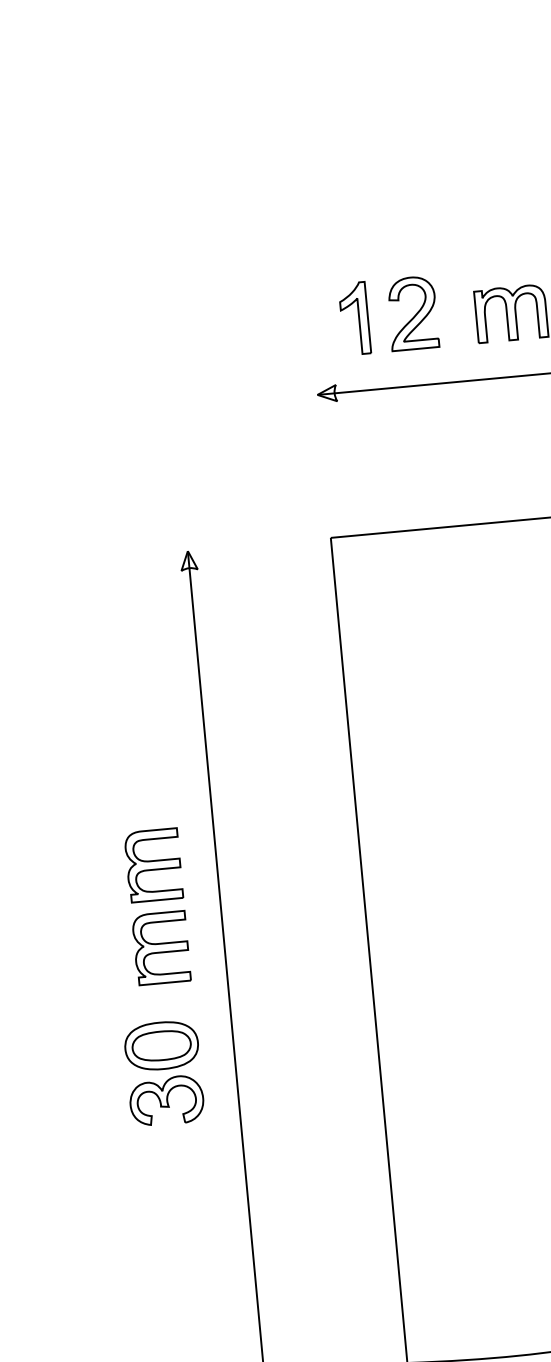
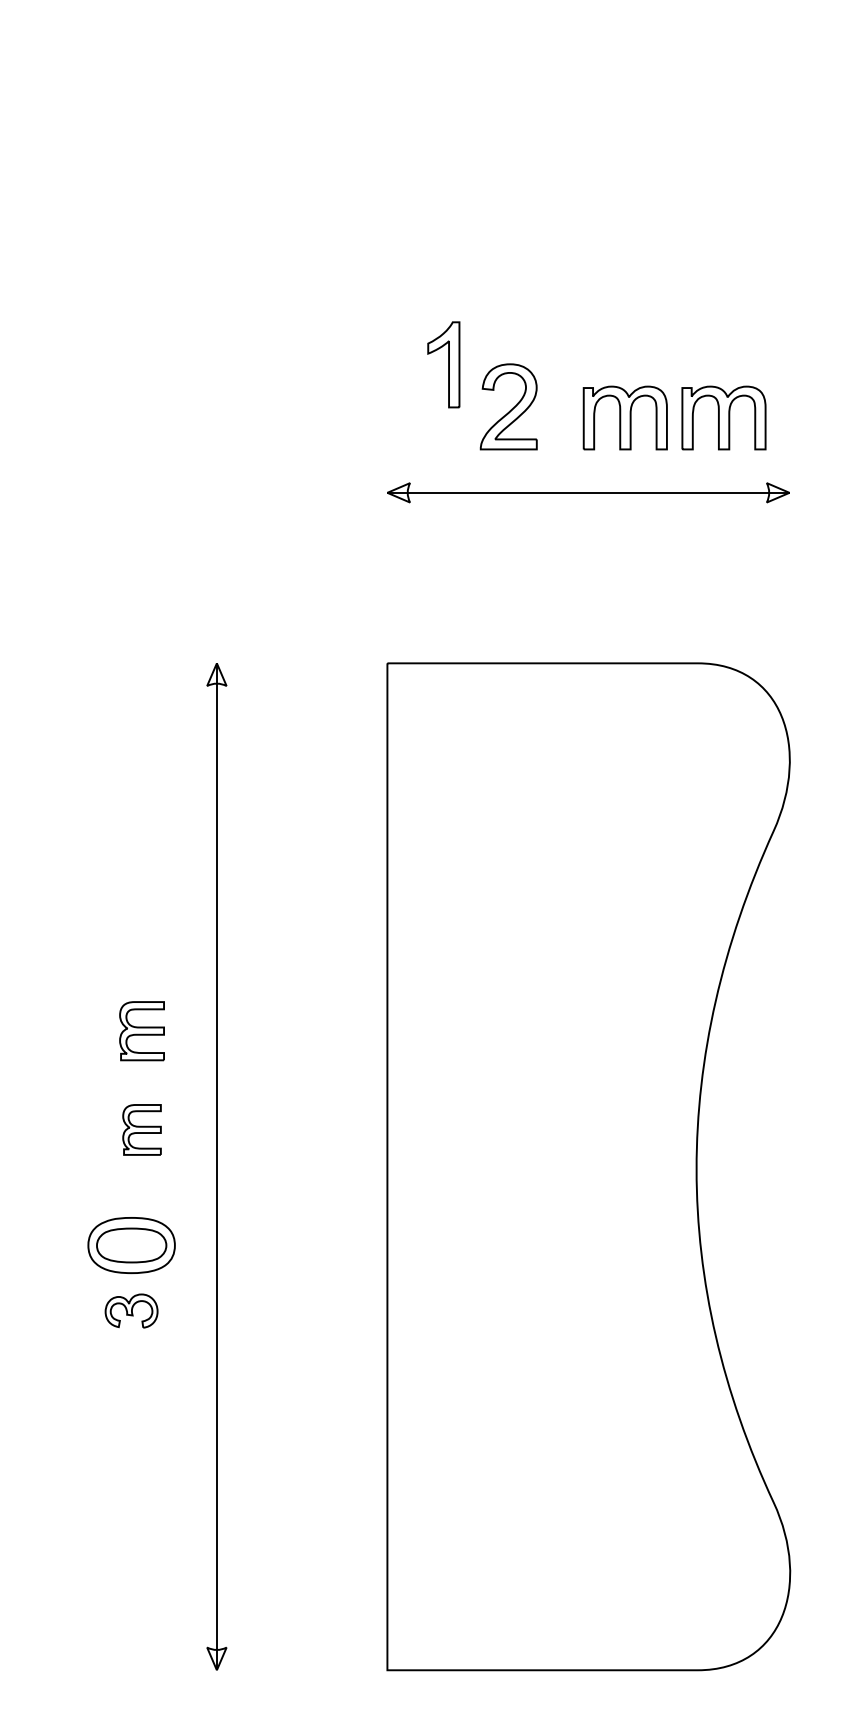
part: (354, 318) -> (443, 364), moved
part: (153, 864) -> (141, 1030), size x0.7
part: (160, 947) -> (141, 1129), size x0.6
part: (166, 1100) -> (131, 1310), size x0.6

